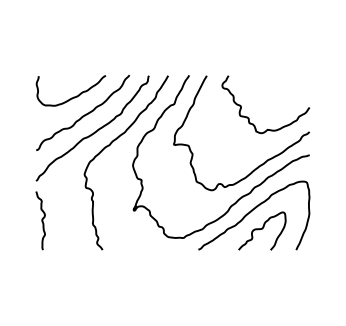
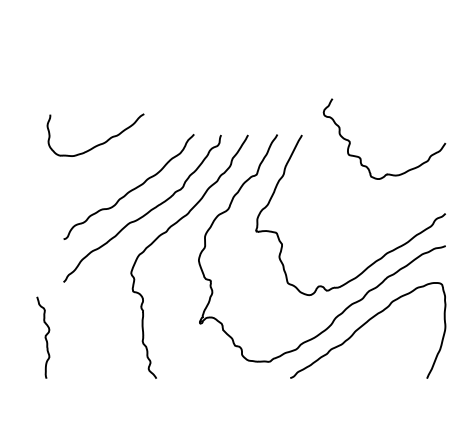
curve: (73, 96) -> (98, 143), moved
curve: (249, 118) -> (361, 158), moved
curve: (41, 220) -> (44, 337), moved
curve: (262, 229) -> (379, 349), removed

